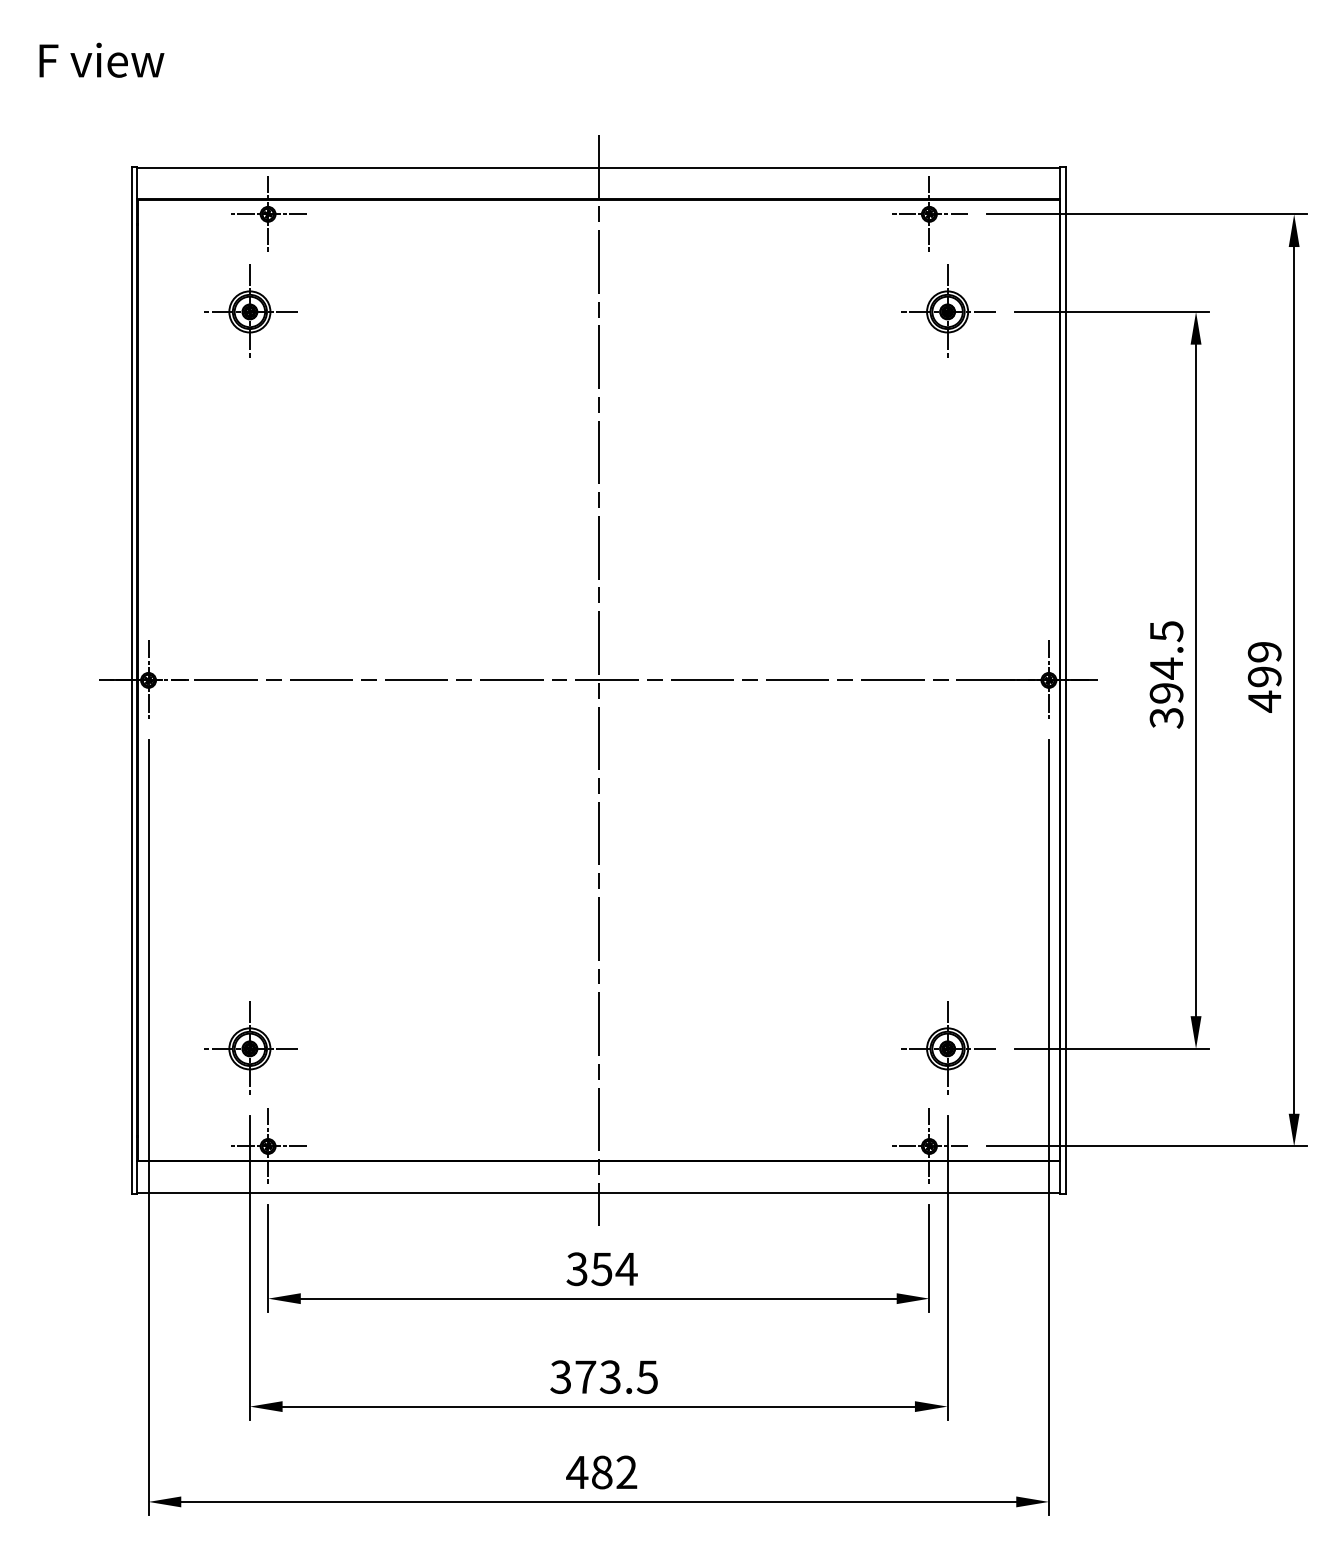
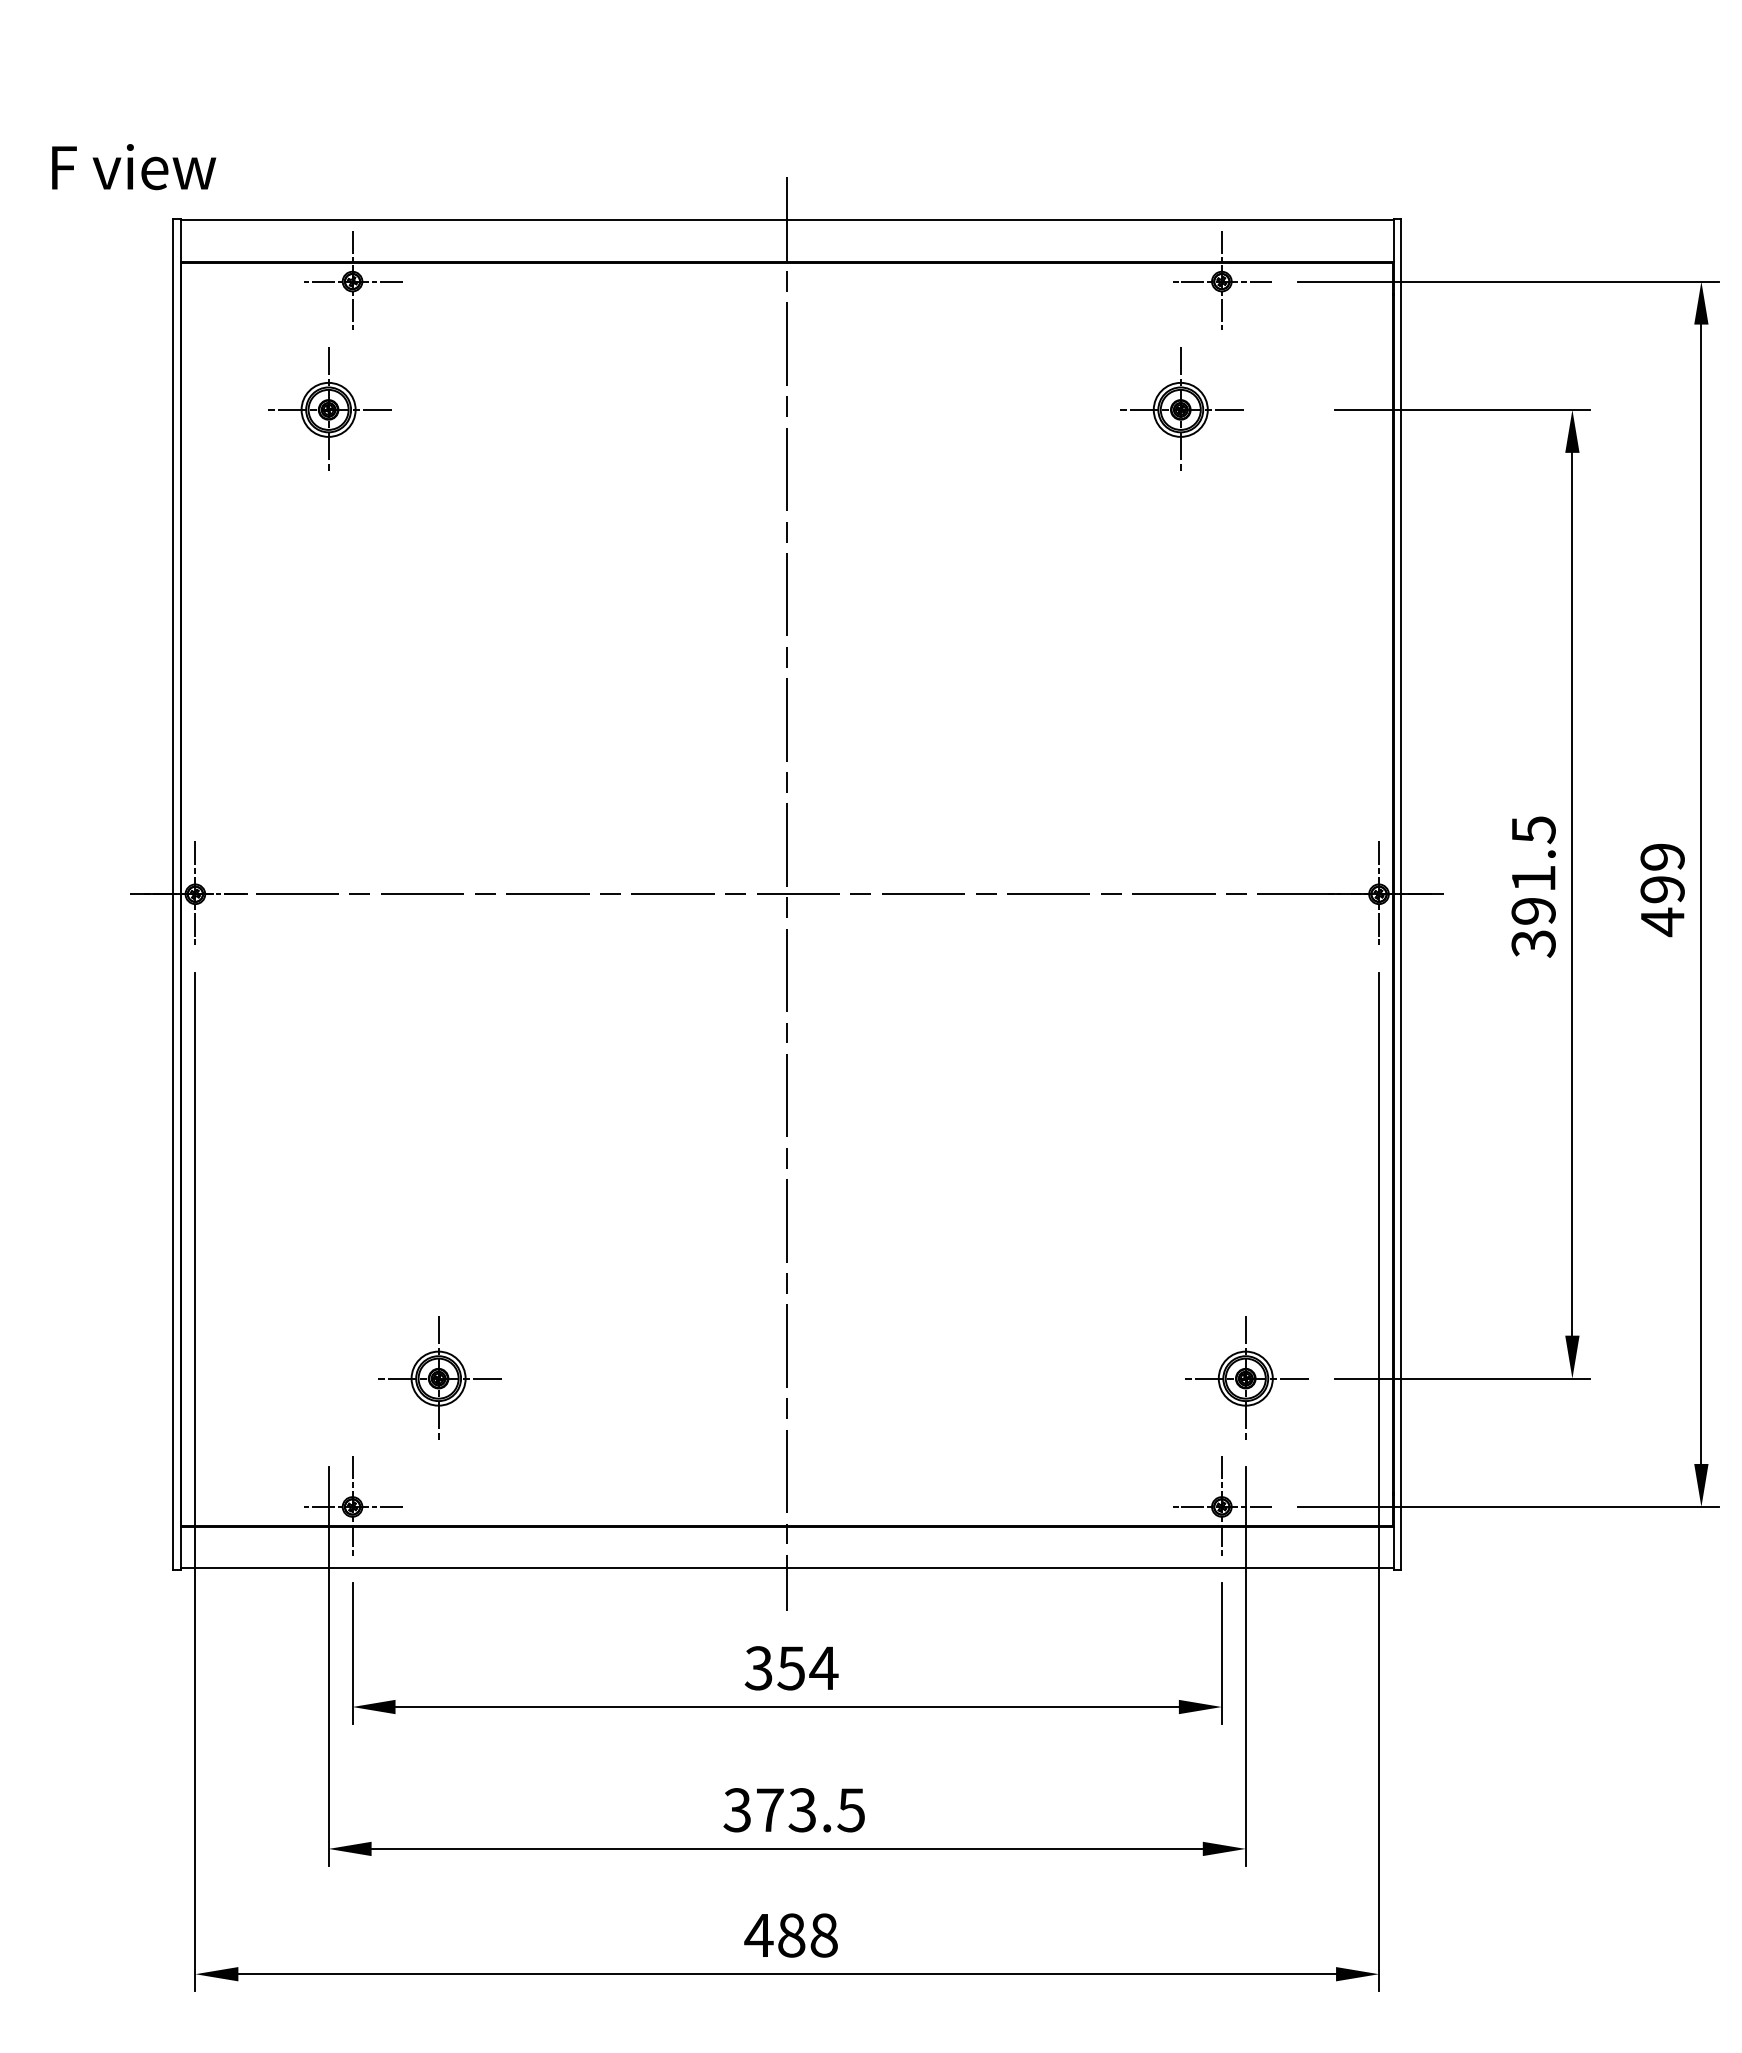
text: (102, 60) -> (134, 167), moved
part: (948, 310) -> (1181, 408), moved
text: (1166, 668) -> (1533, 878), 394.5 -> 391.5
part: (250, 1048) -> (439, 1377), moved
text: (626, 1472) -> (823, 1935), 482 -> 488

